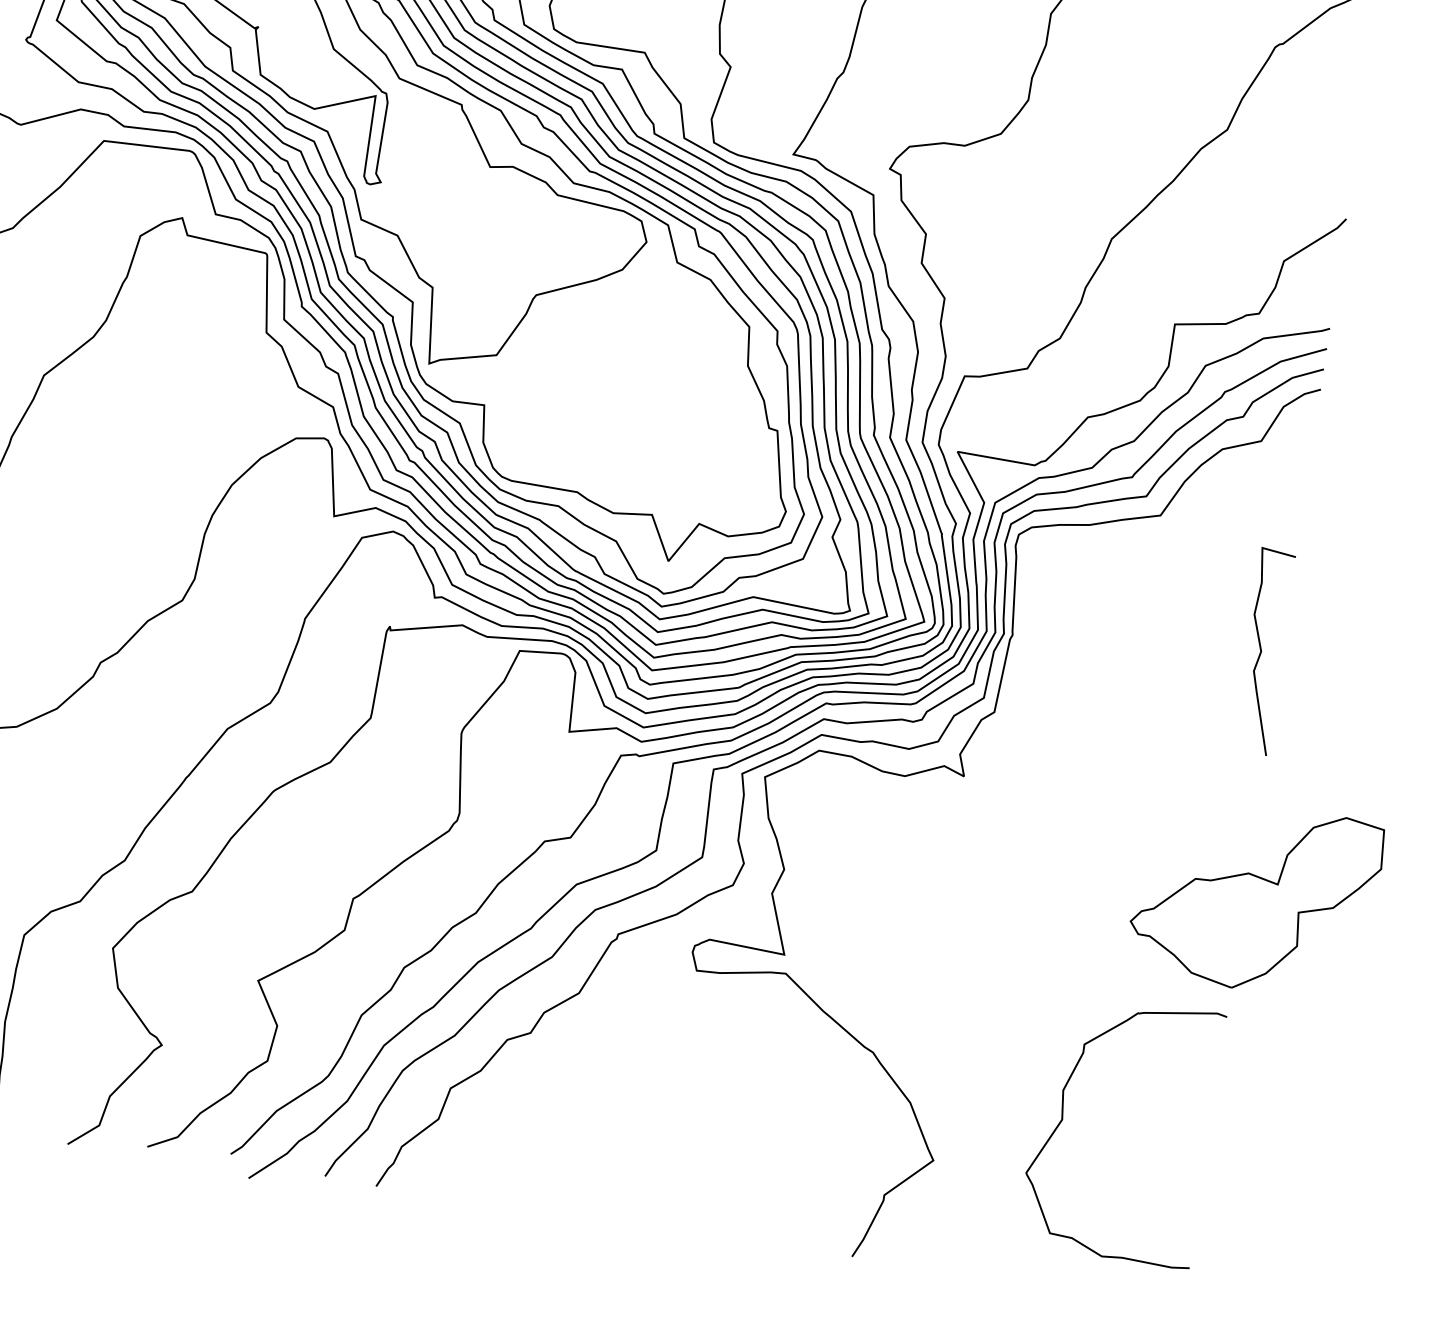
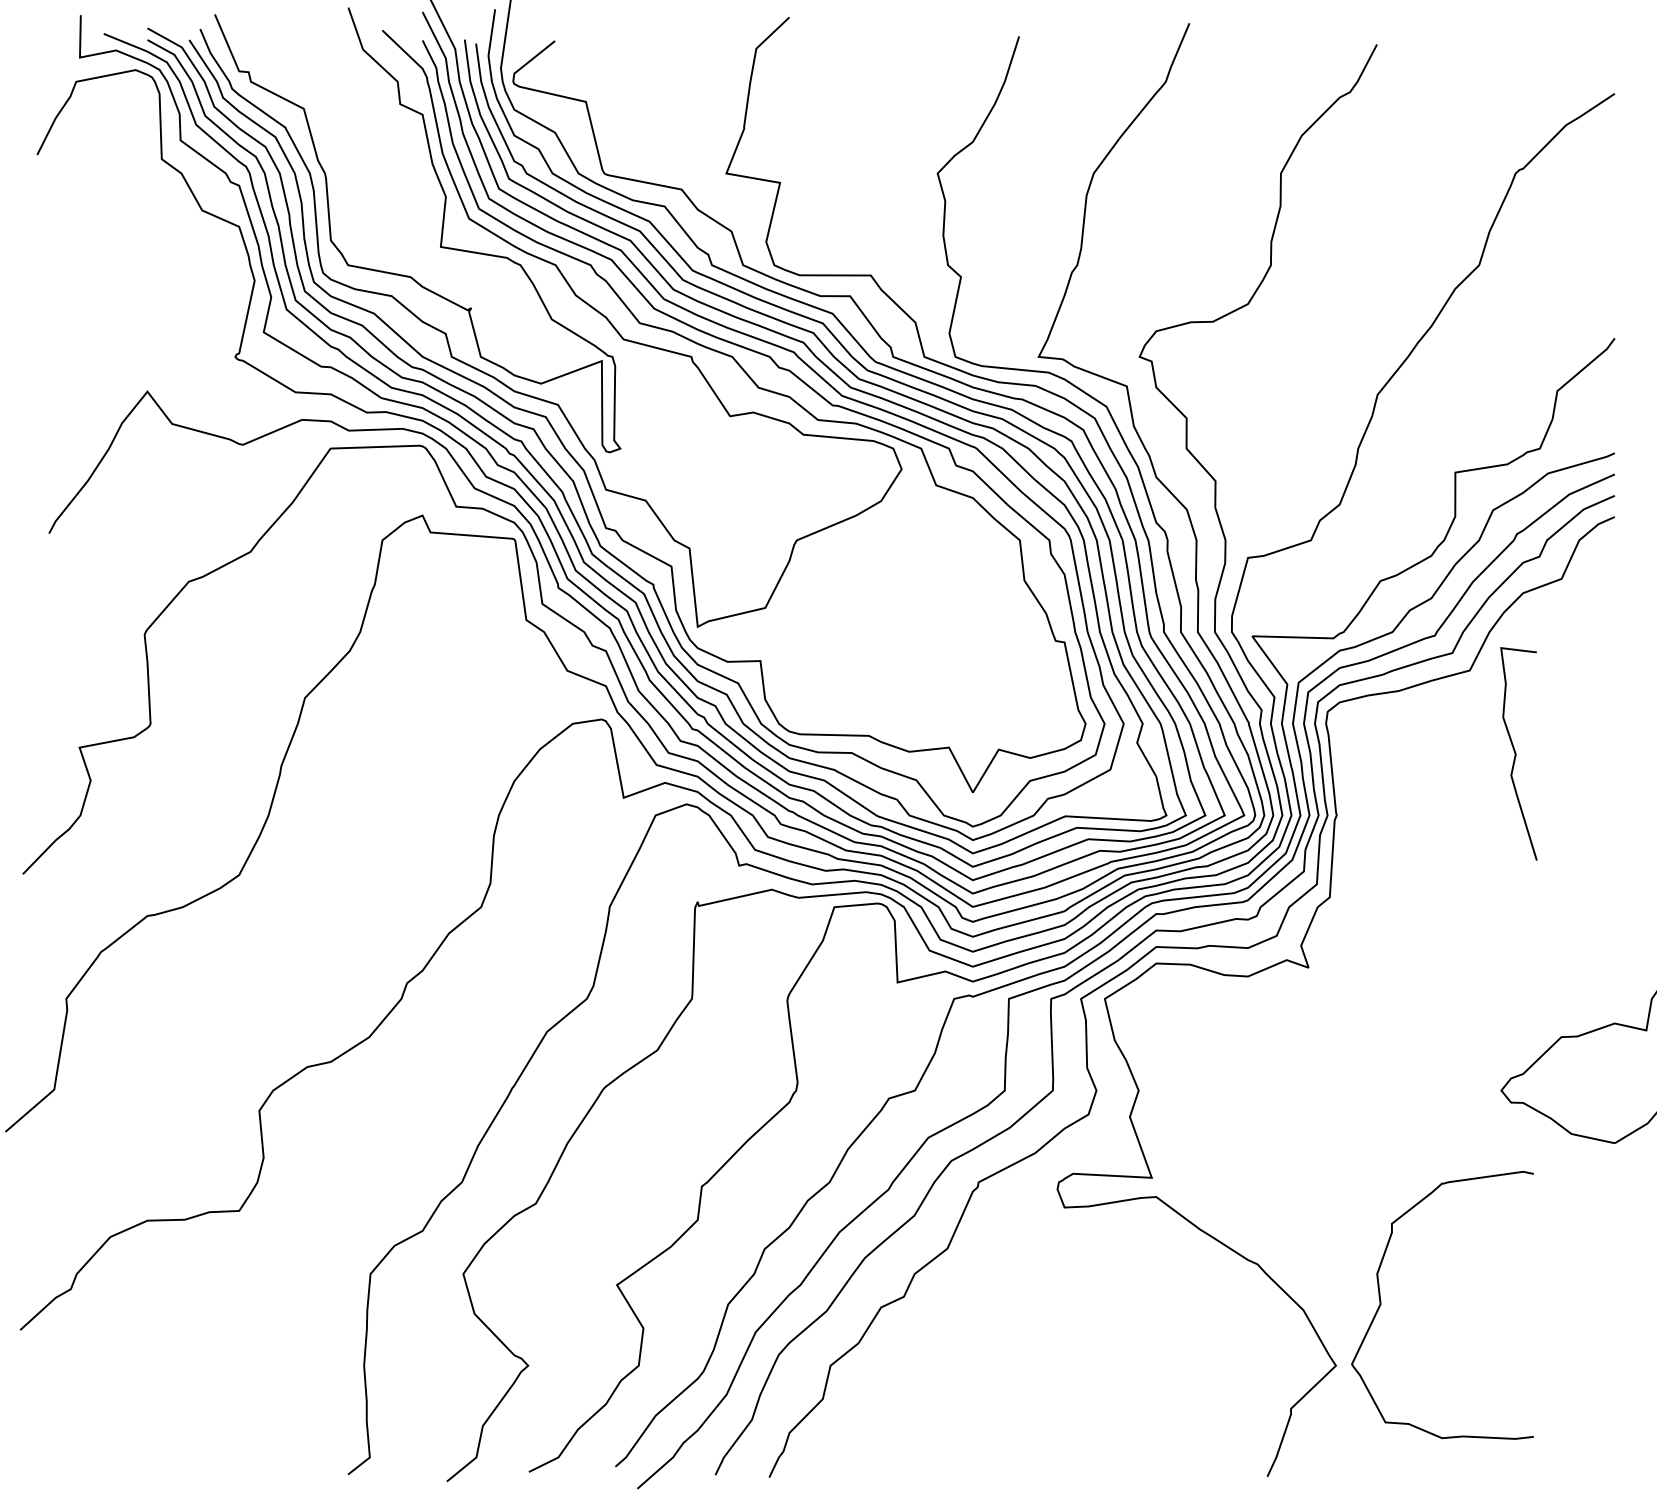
curve: (1262, 650) -> (1516, 753), moved
curve: (1063, 1120) -> (1381, 1304), moved

